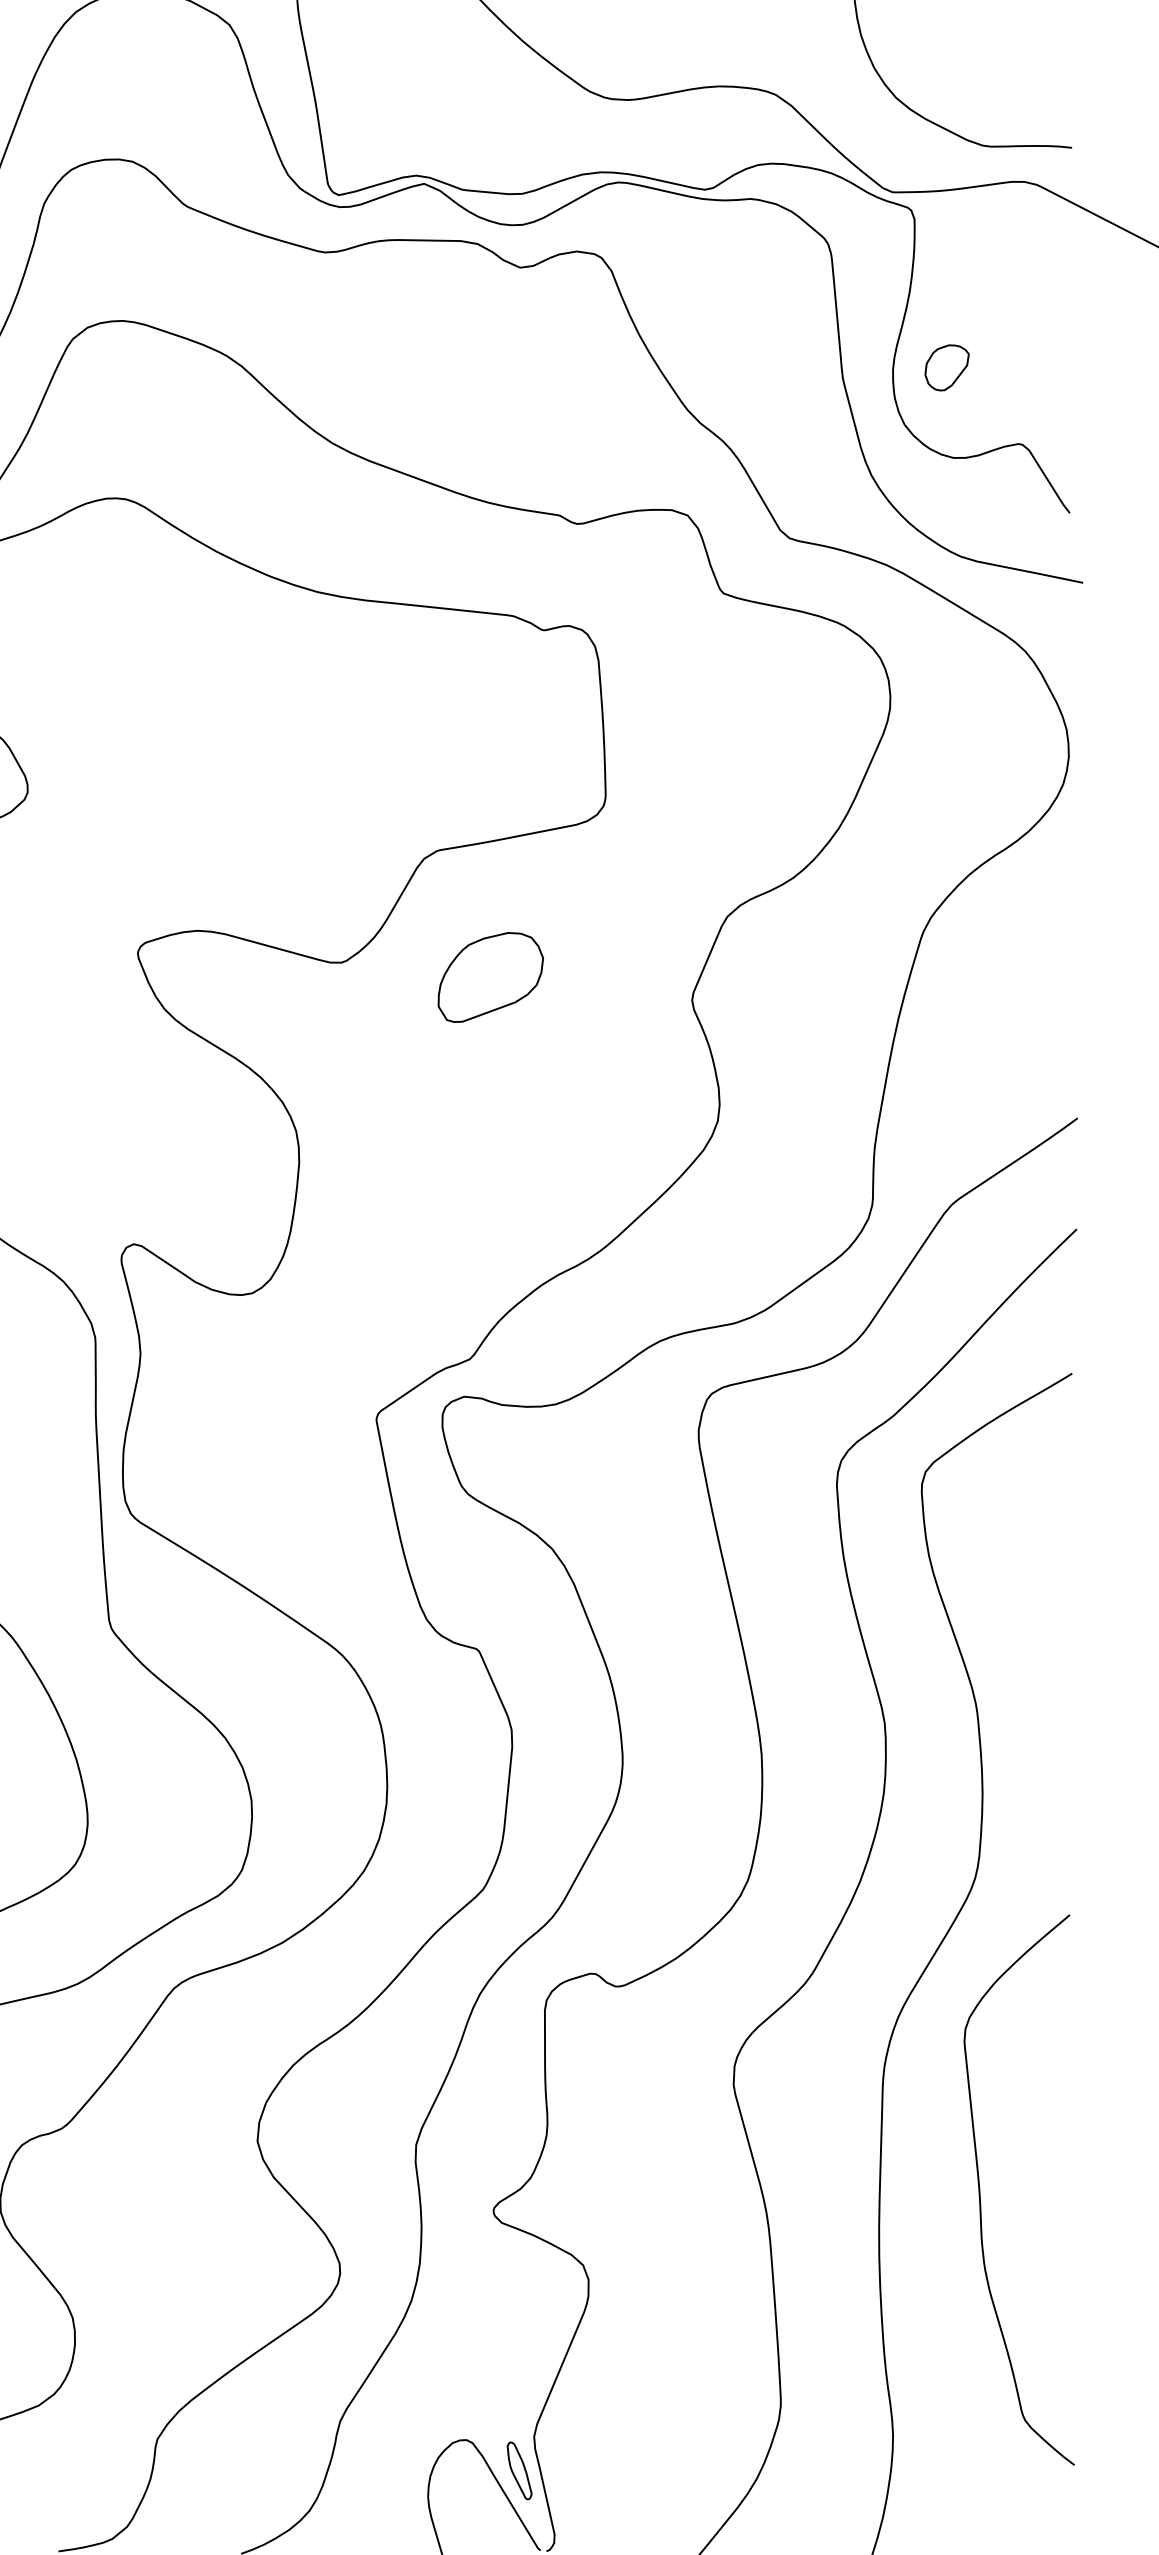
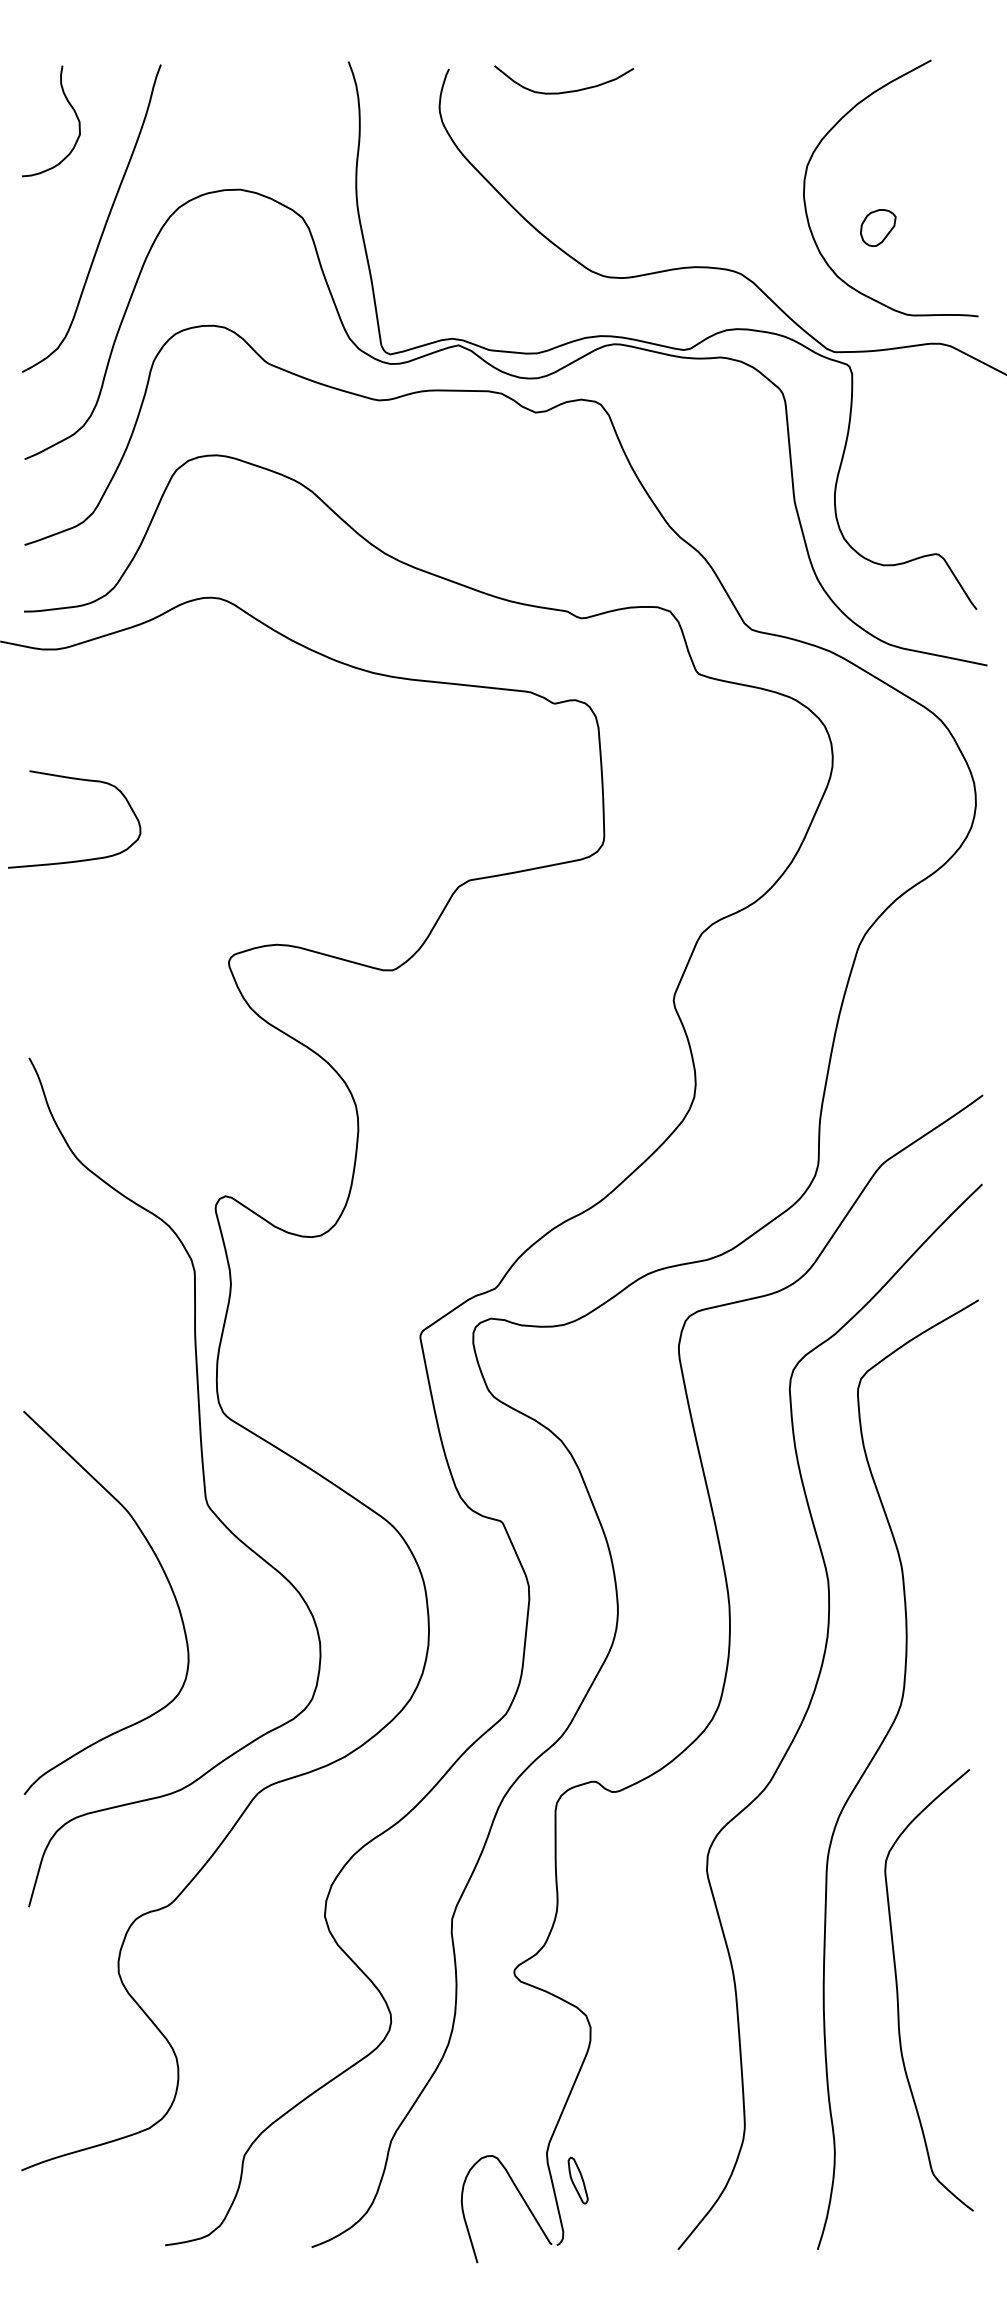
part: (947, 367) -> (878, 227), moved
part: (490, 976) -> (511, 981), removed
curve: (981, 2190) -> (898, 1990), moved
part: (518, 2470) -> (577, 2180), moved

